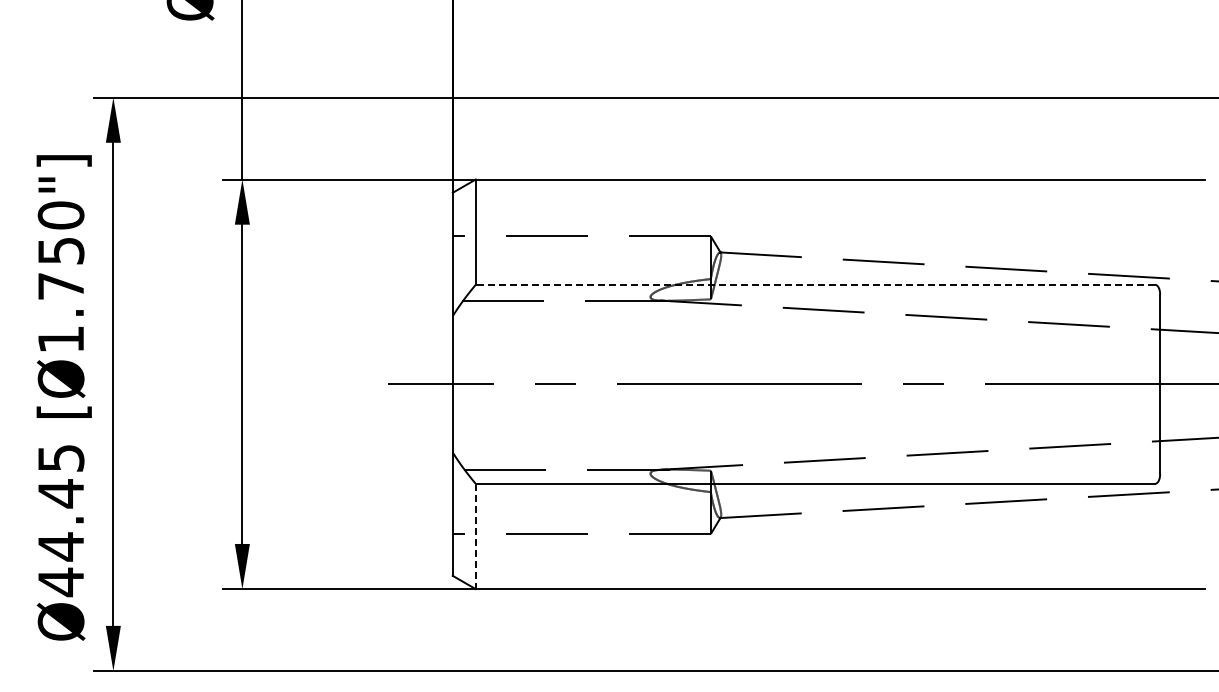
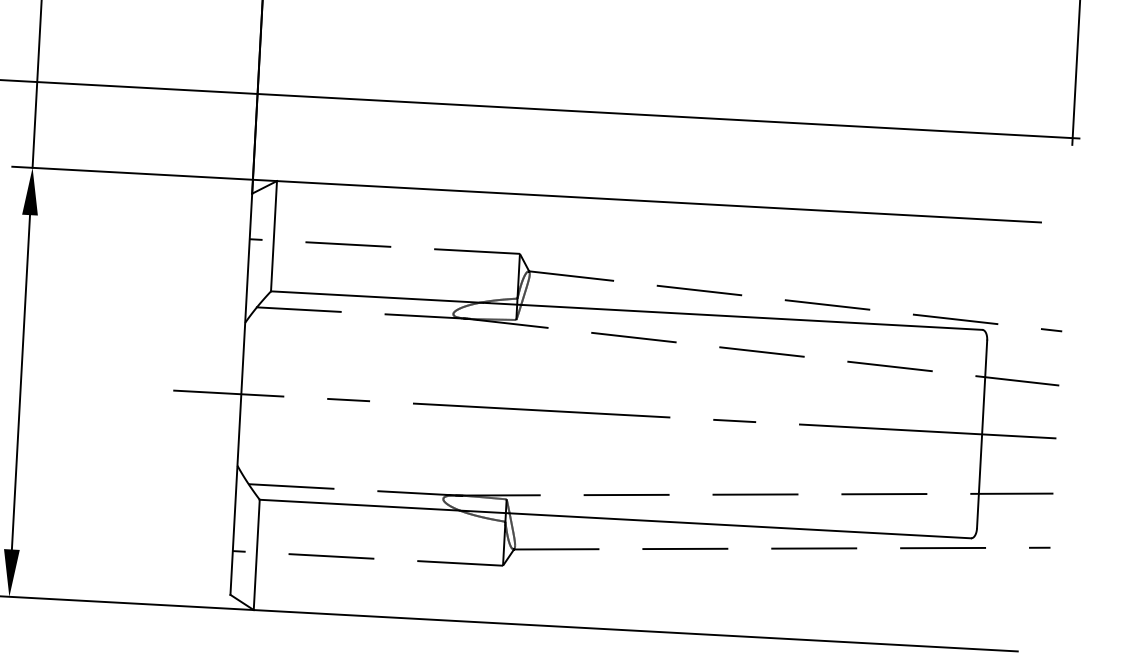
line: (815, 284) -> (626, 310), dashed -> solid
line: (475, 536) -> (256, 554), dashed -> solid

